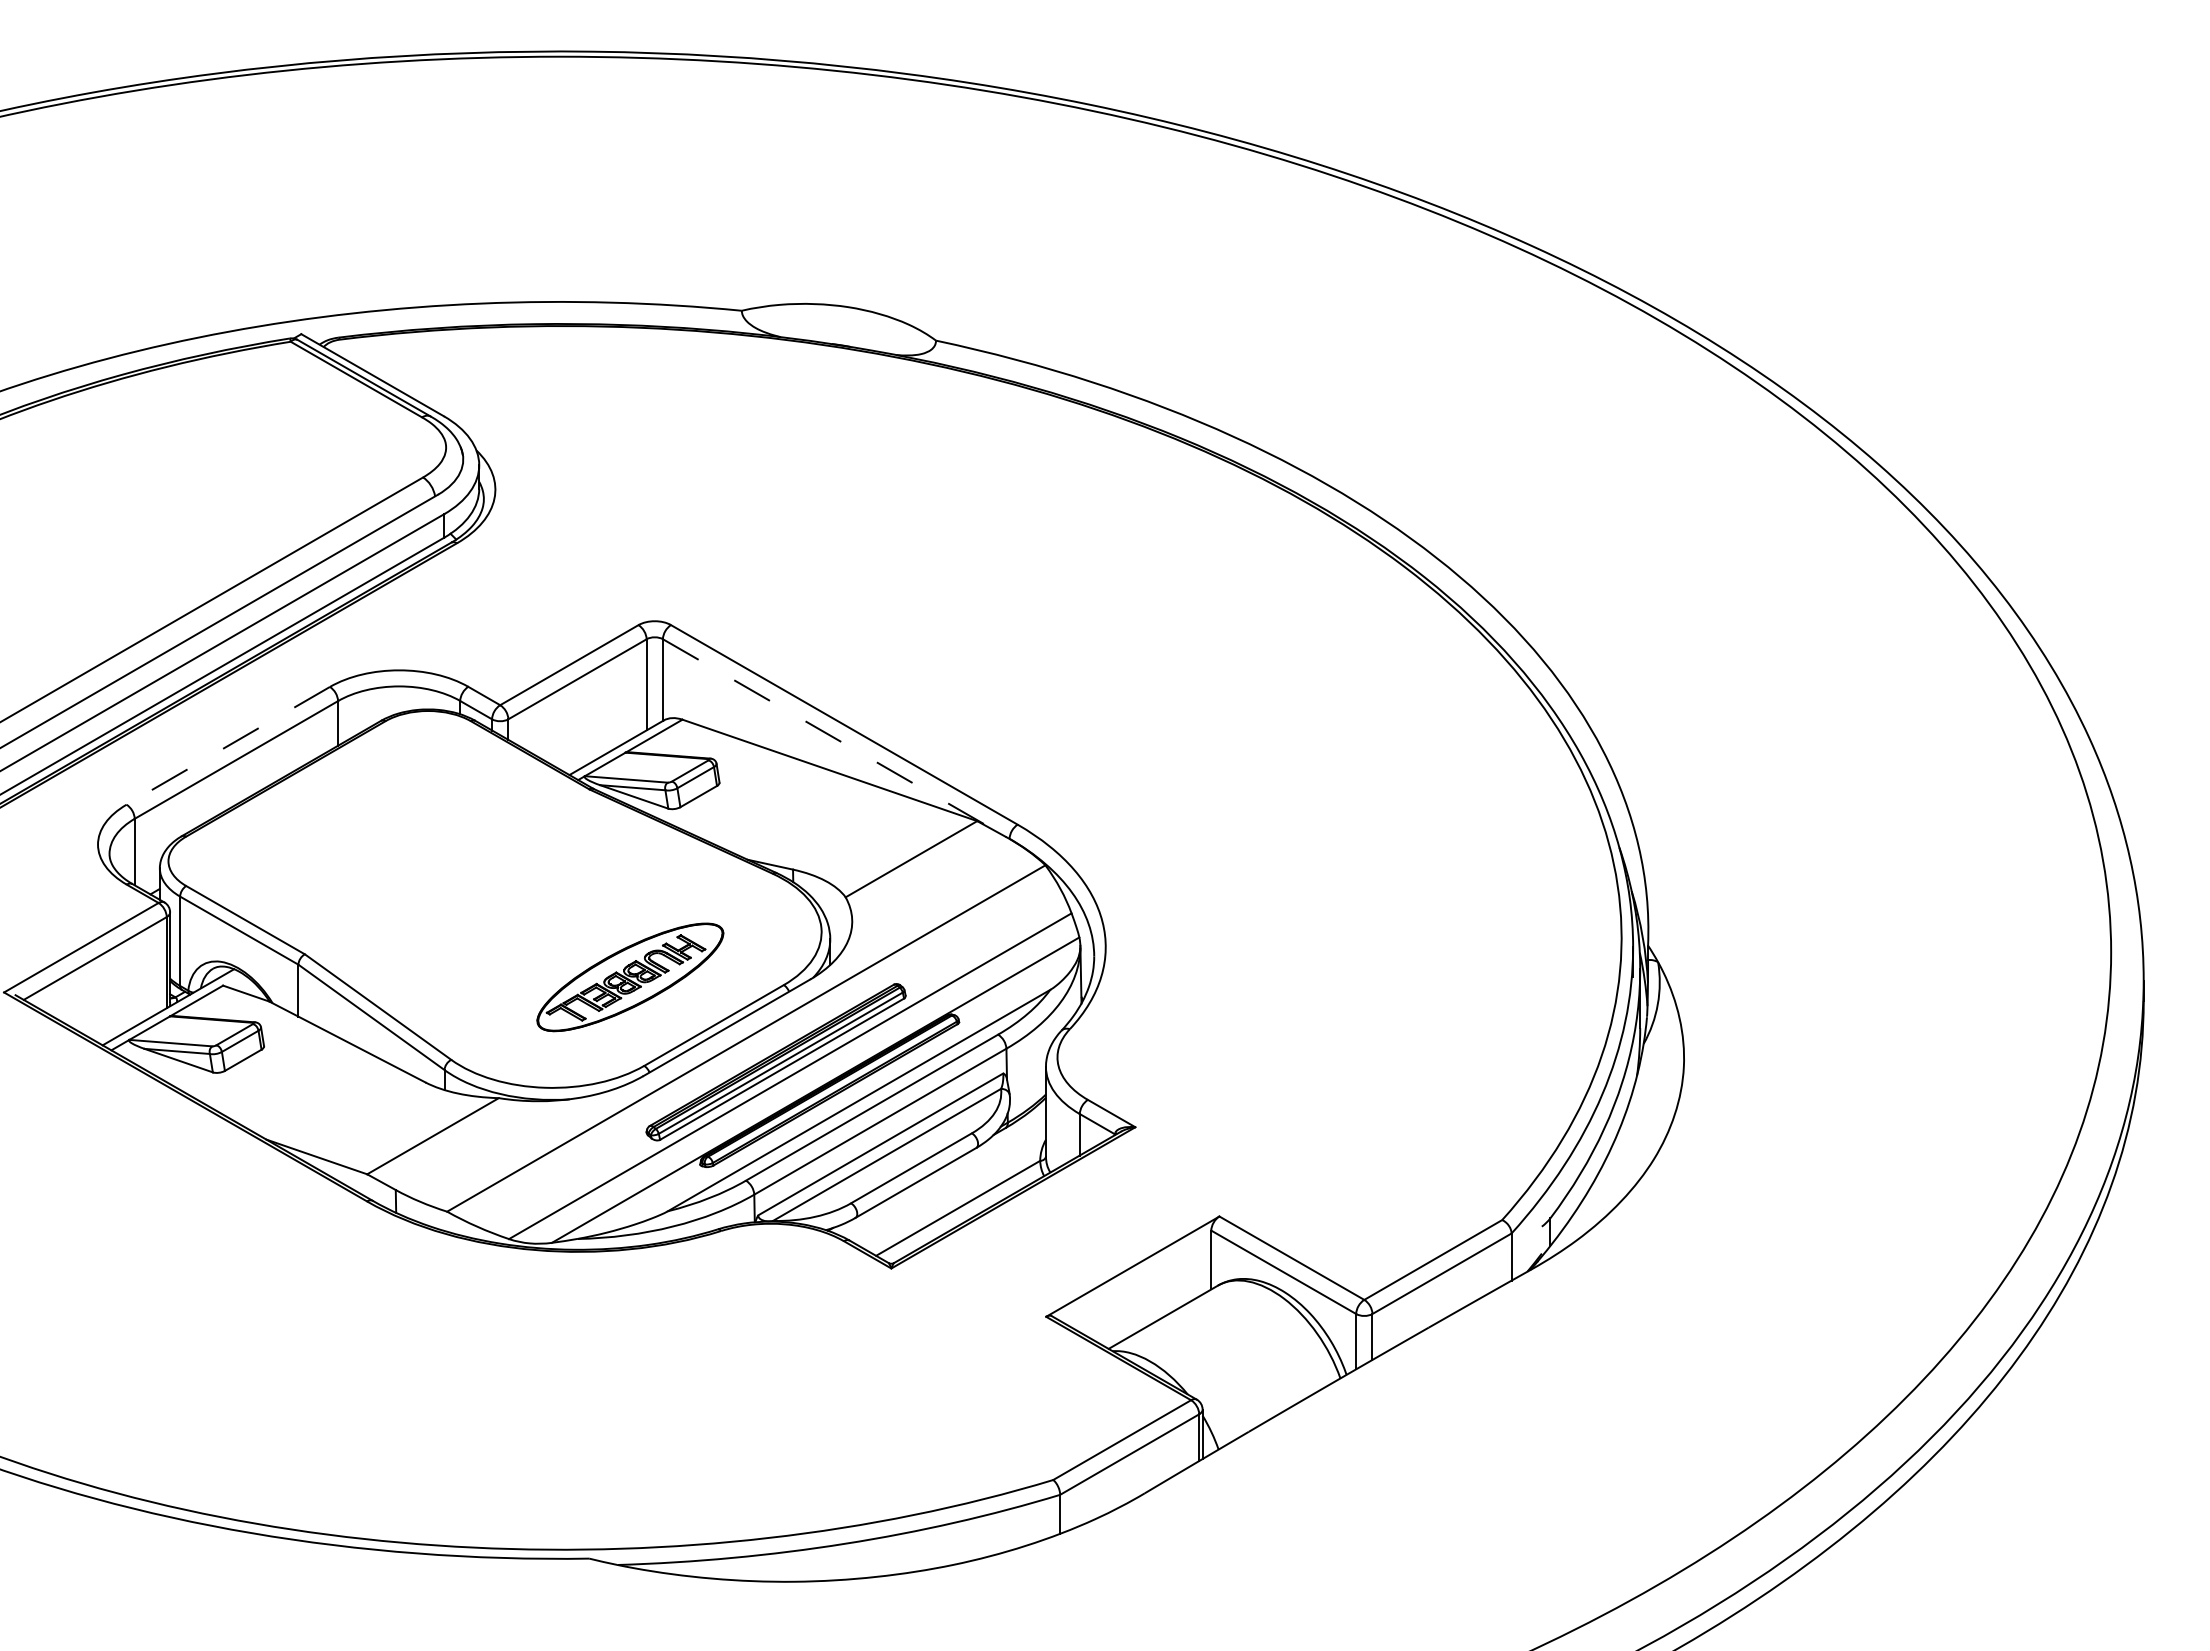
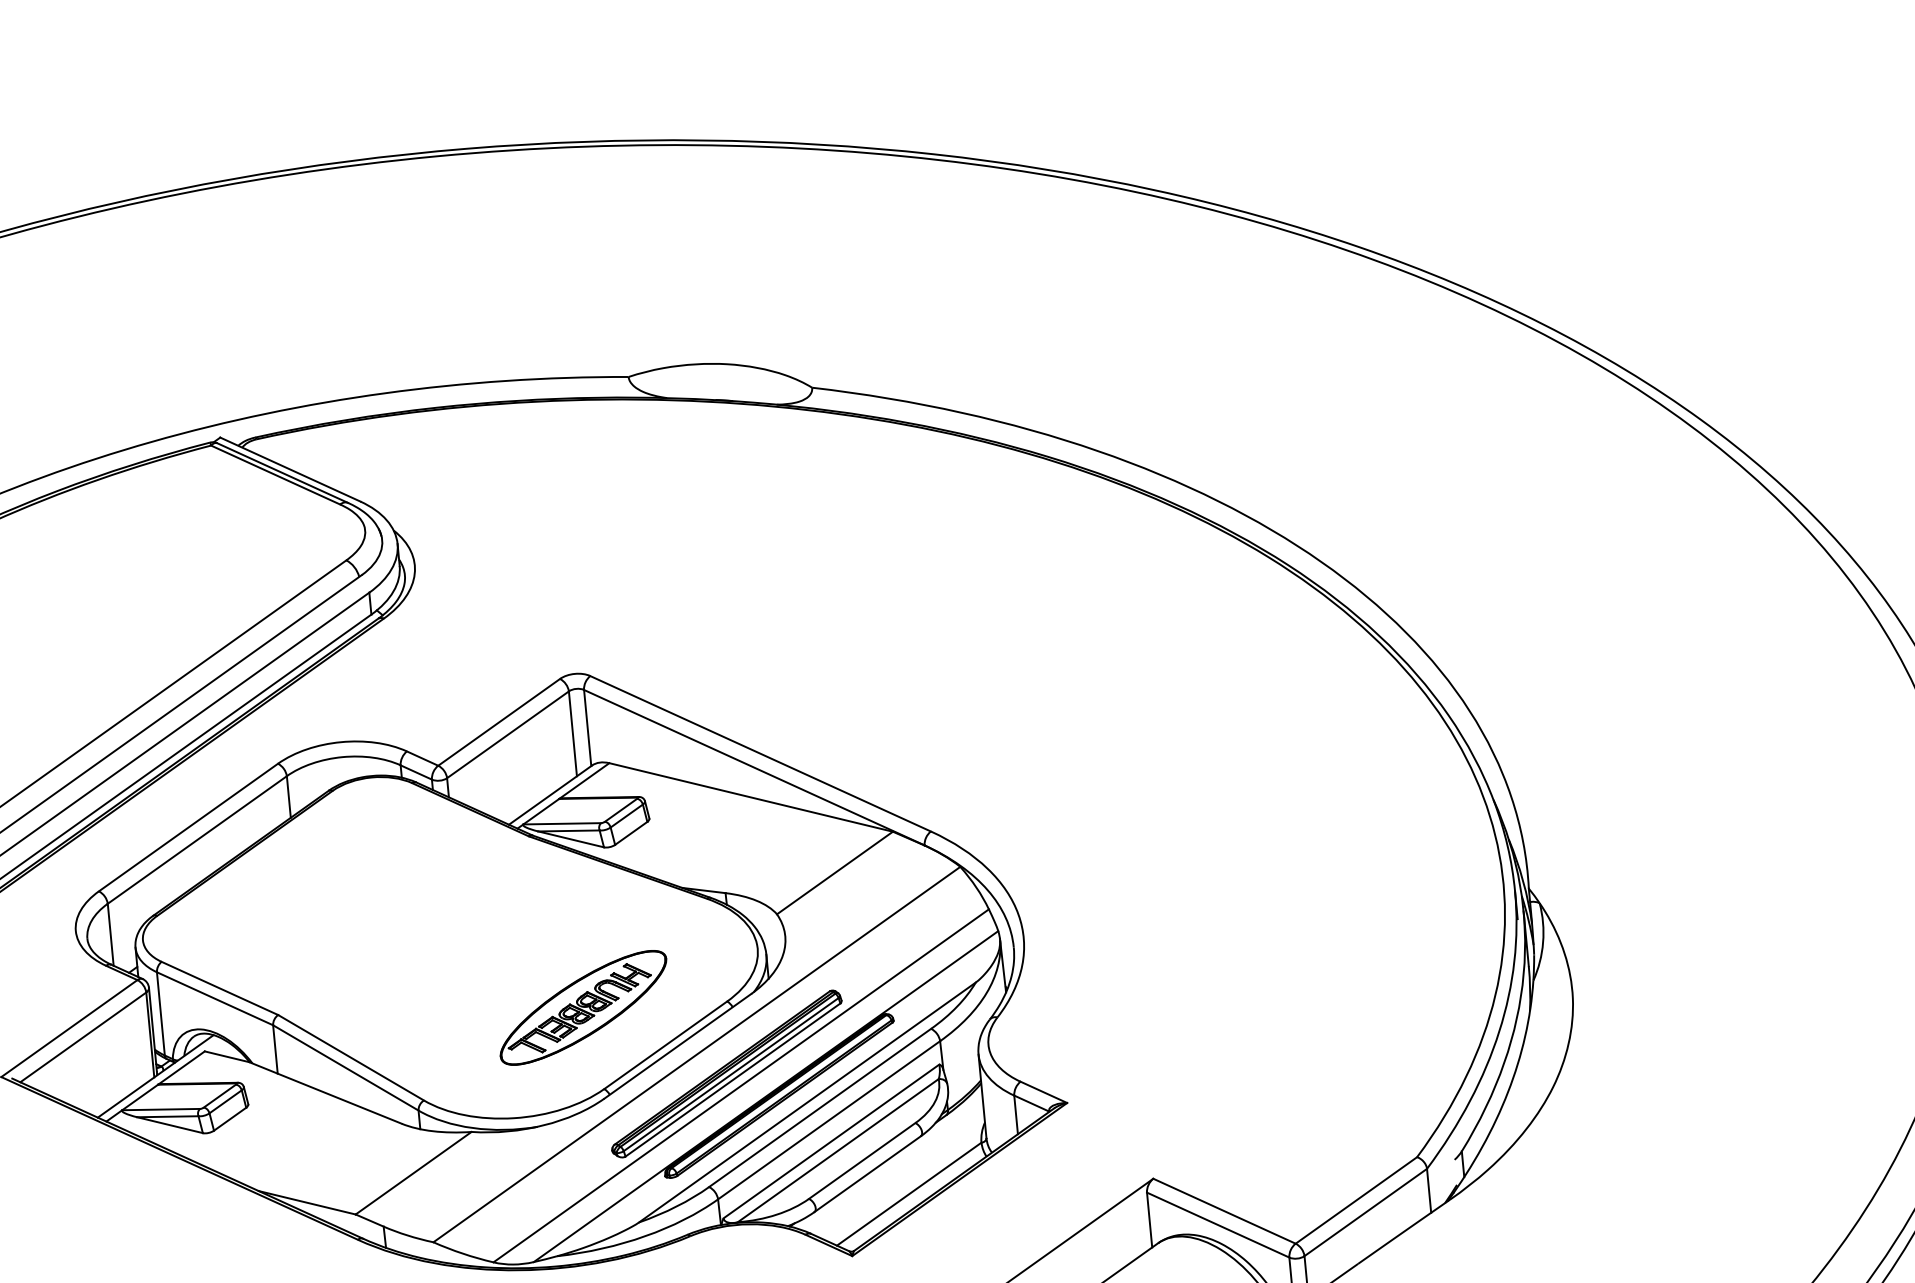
line: (836, 739) -> (754, 768), dashed -> solid
line: (227, 746) -> (187, 828), dashed -> solid

